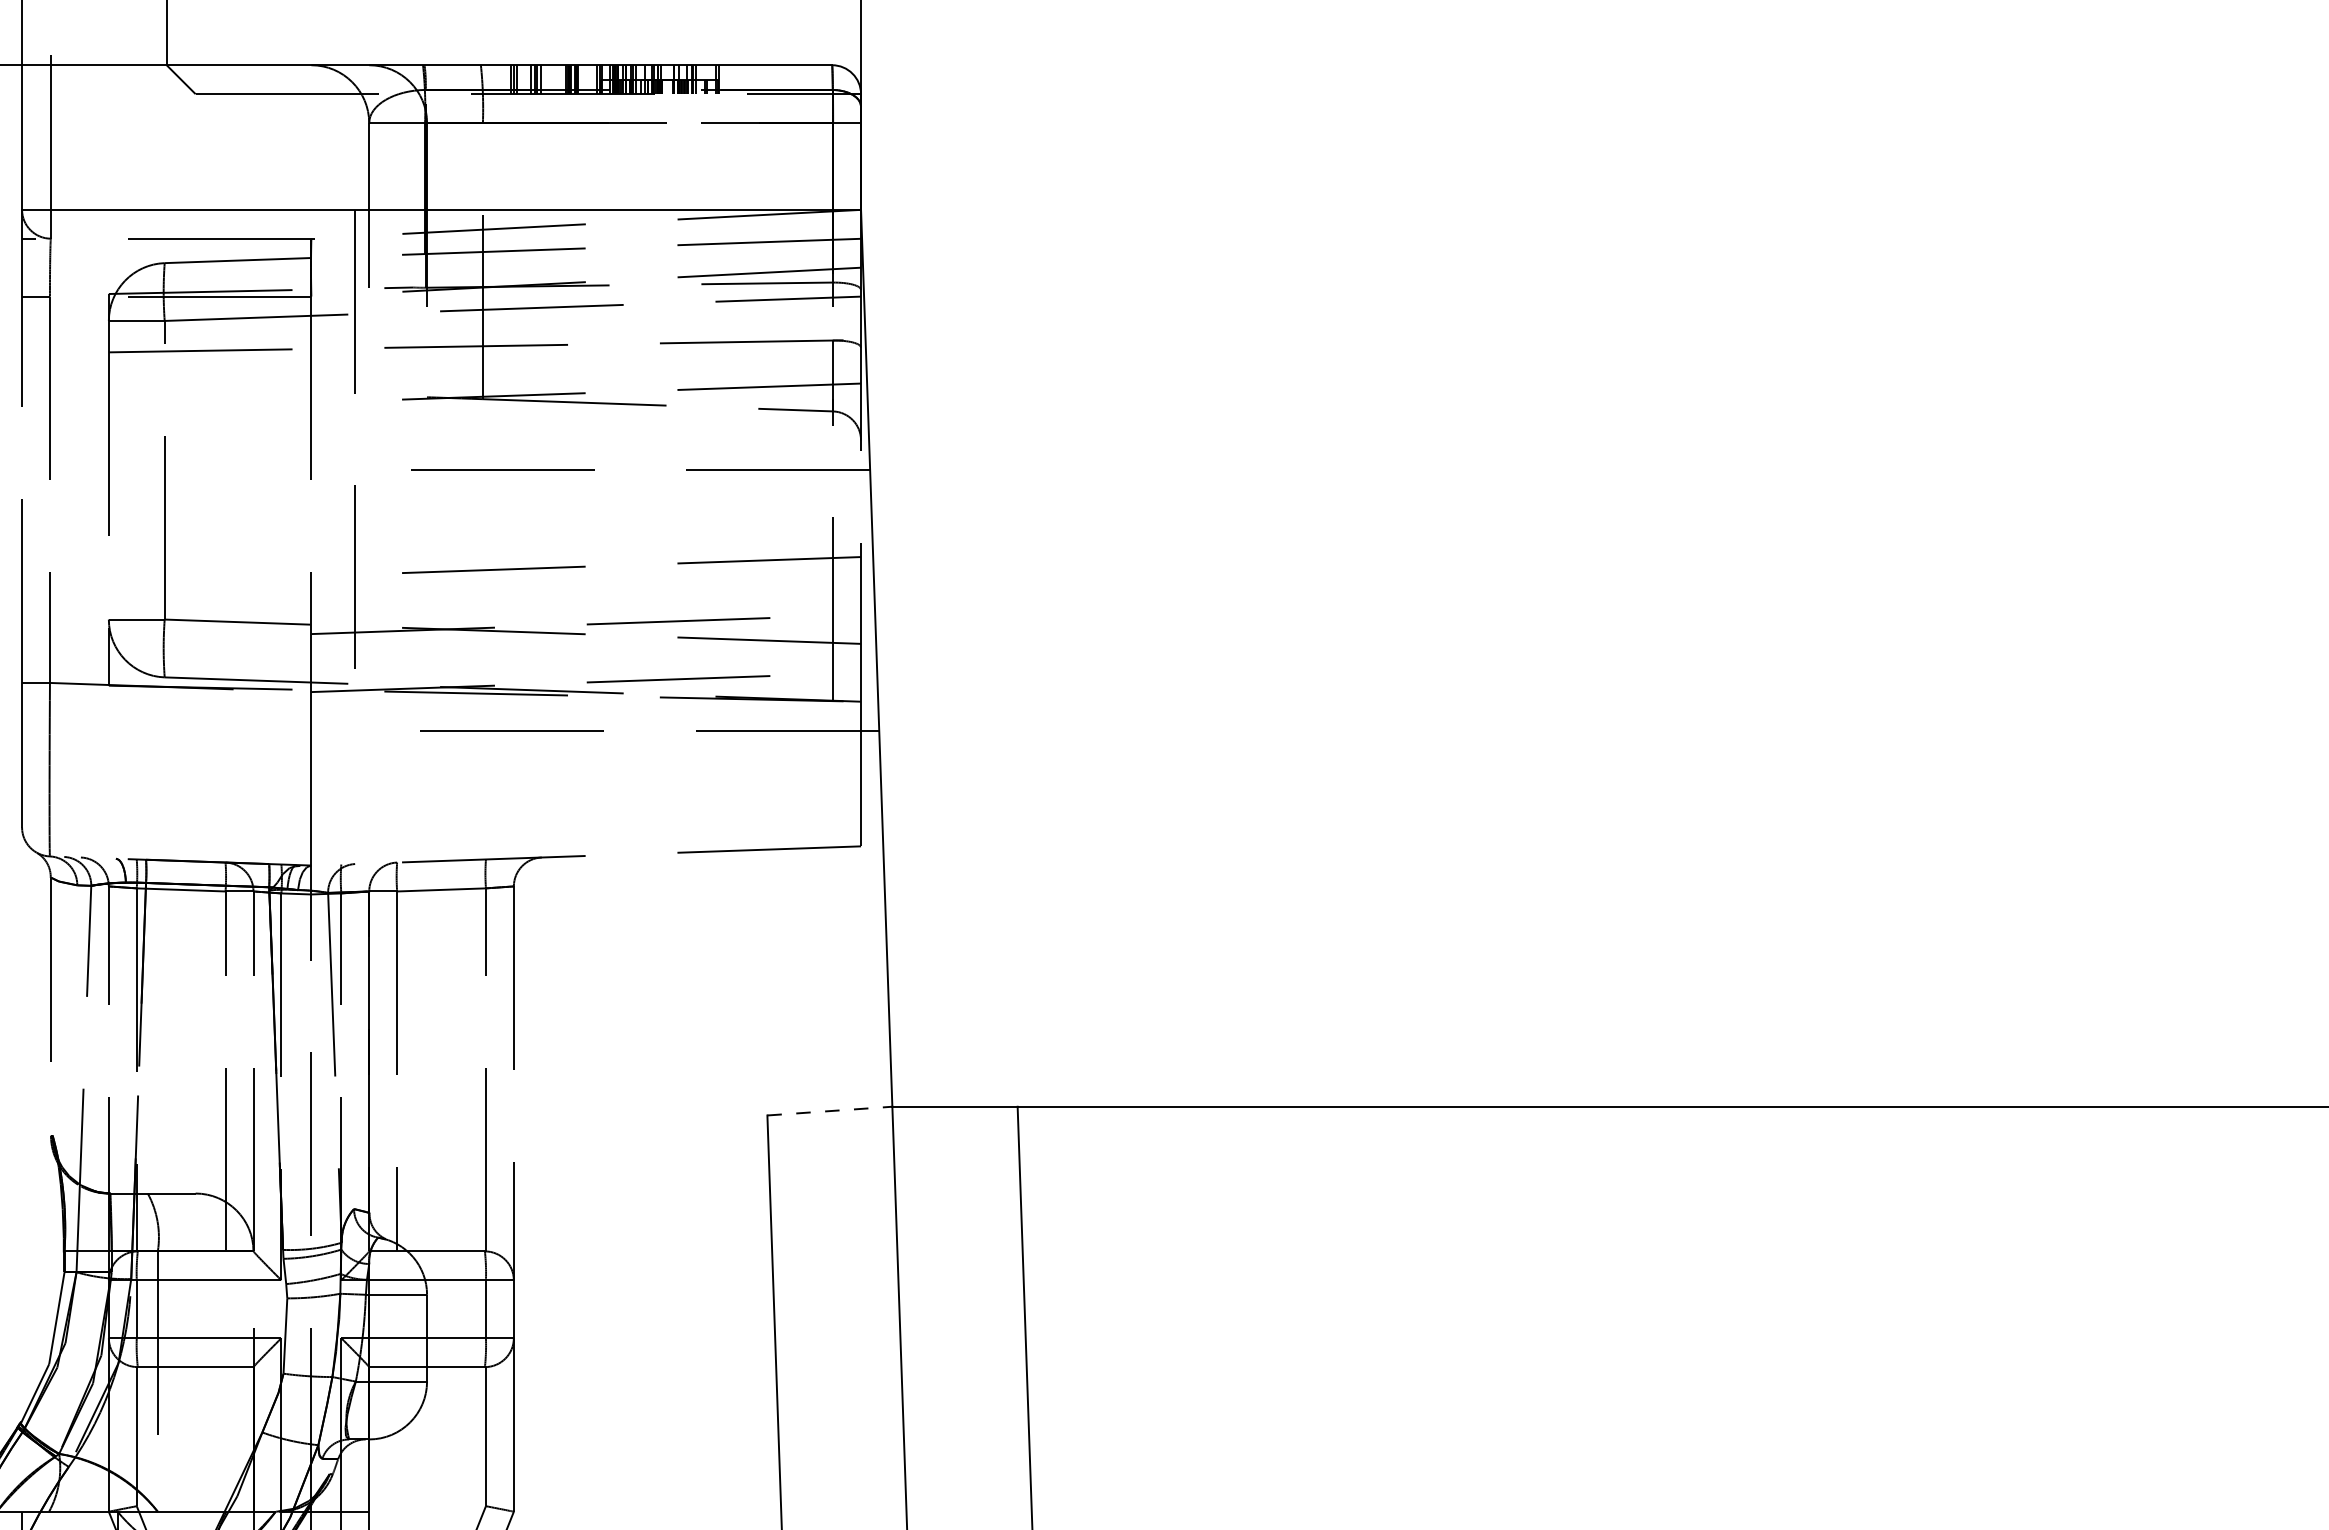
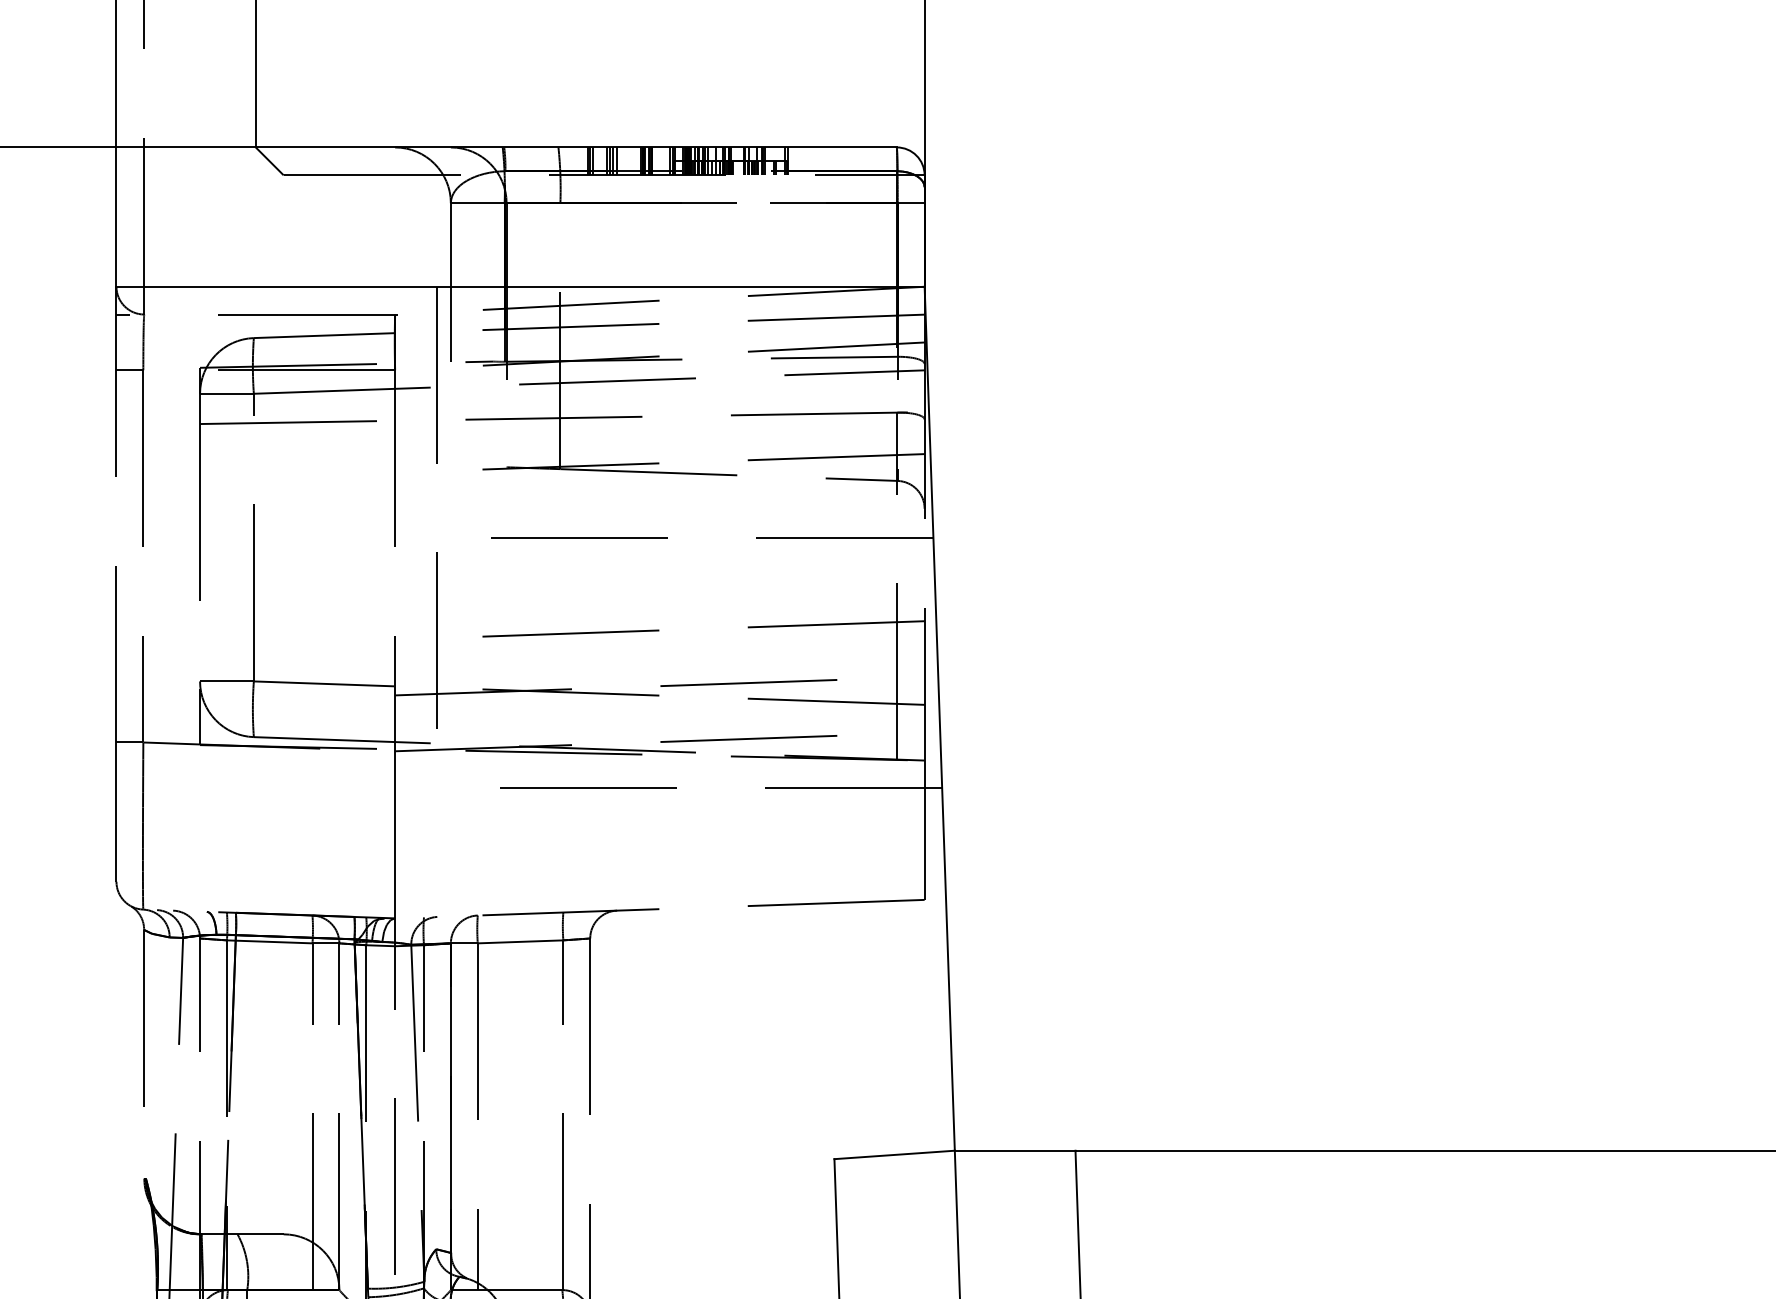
line: (829, 1111) -> (894, 1155), dashed -> solid

